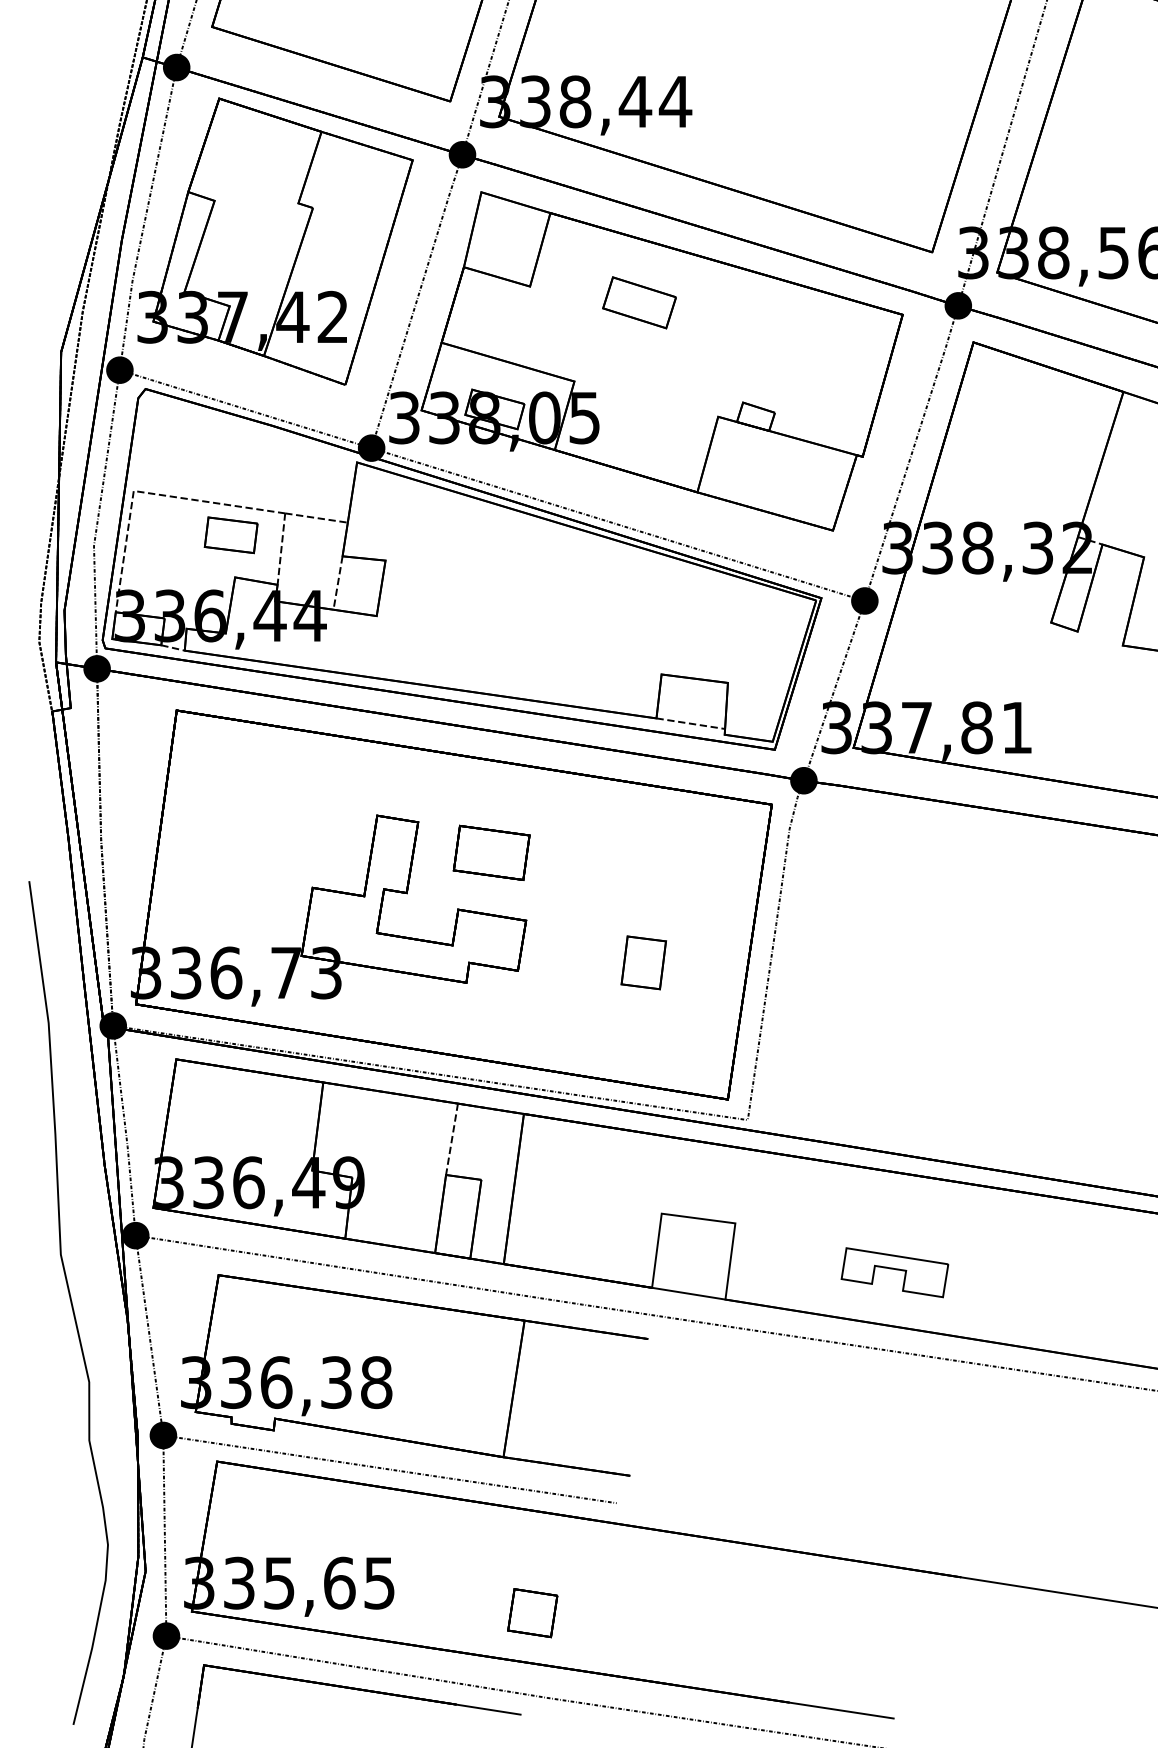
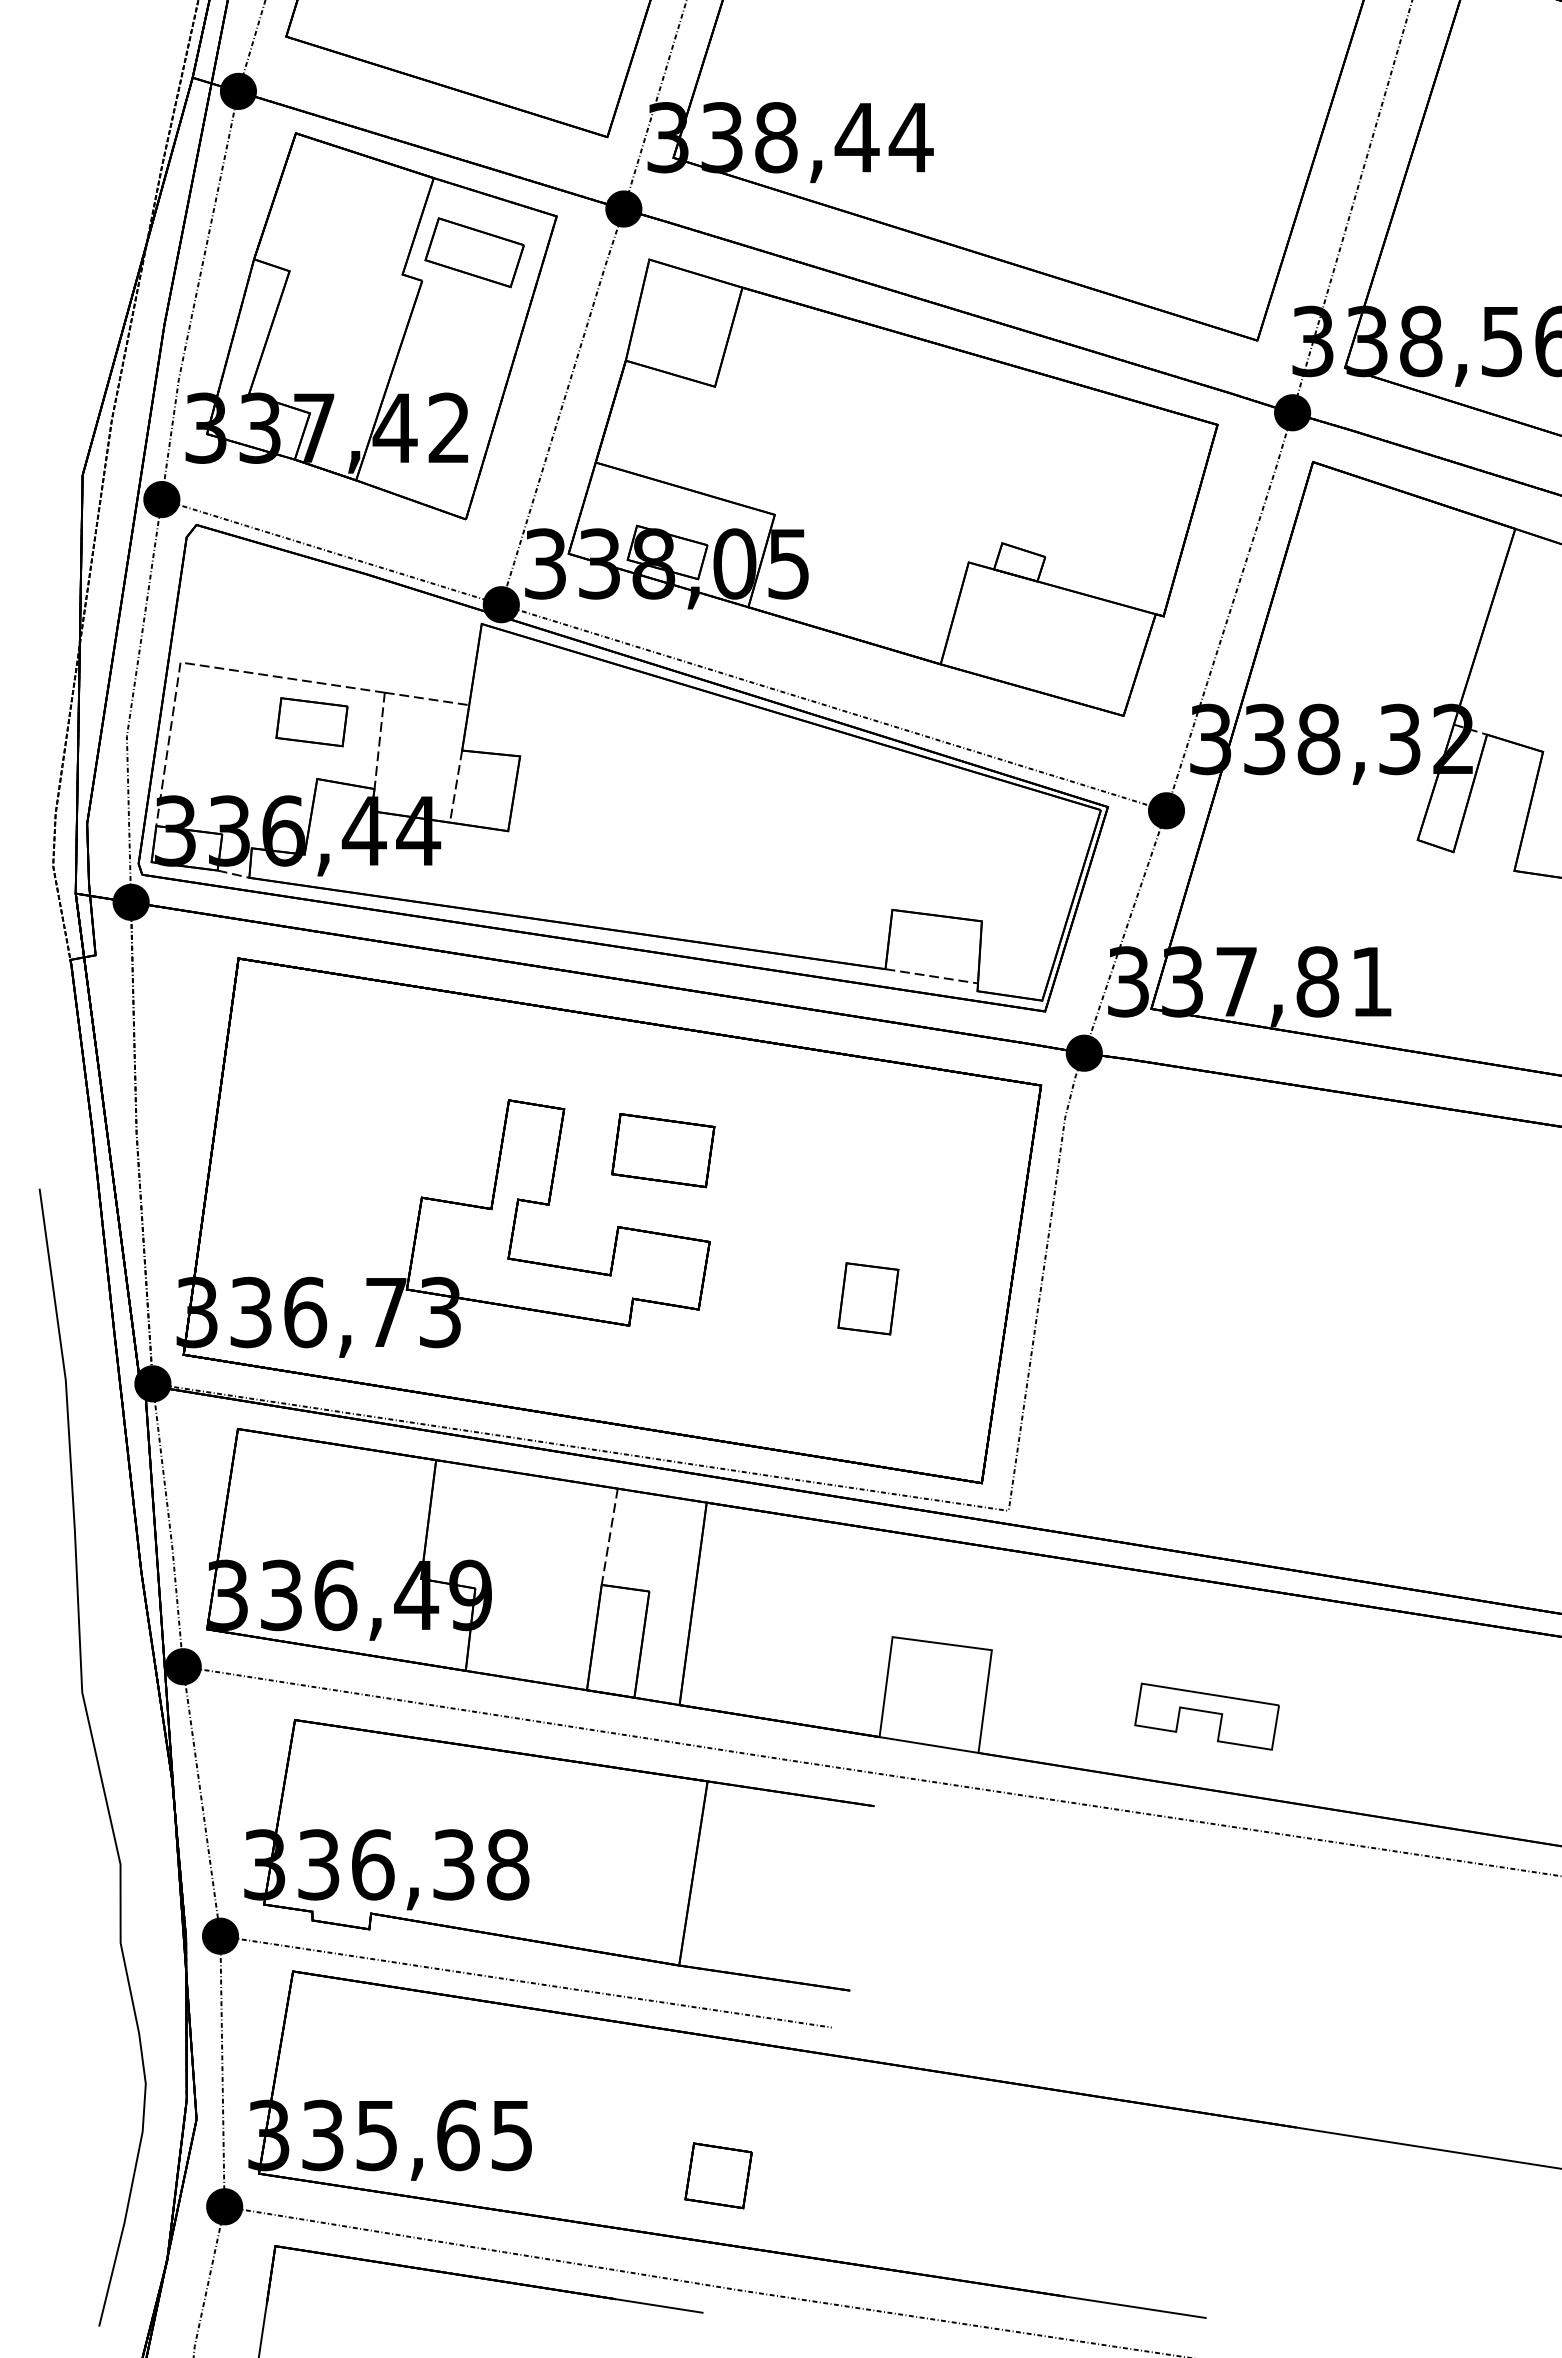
part: (639, 302) -> (474, 252), moved

